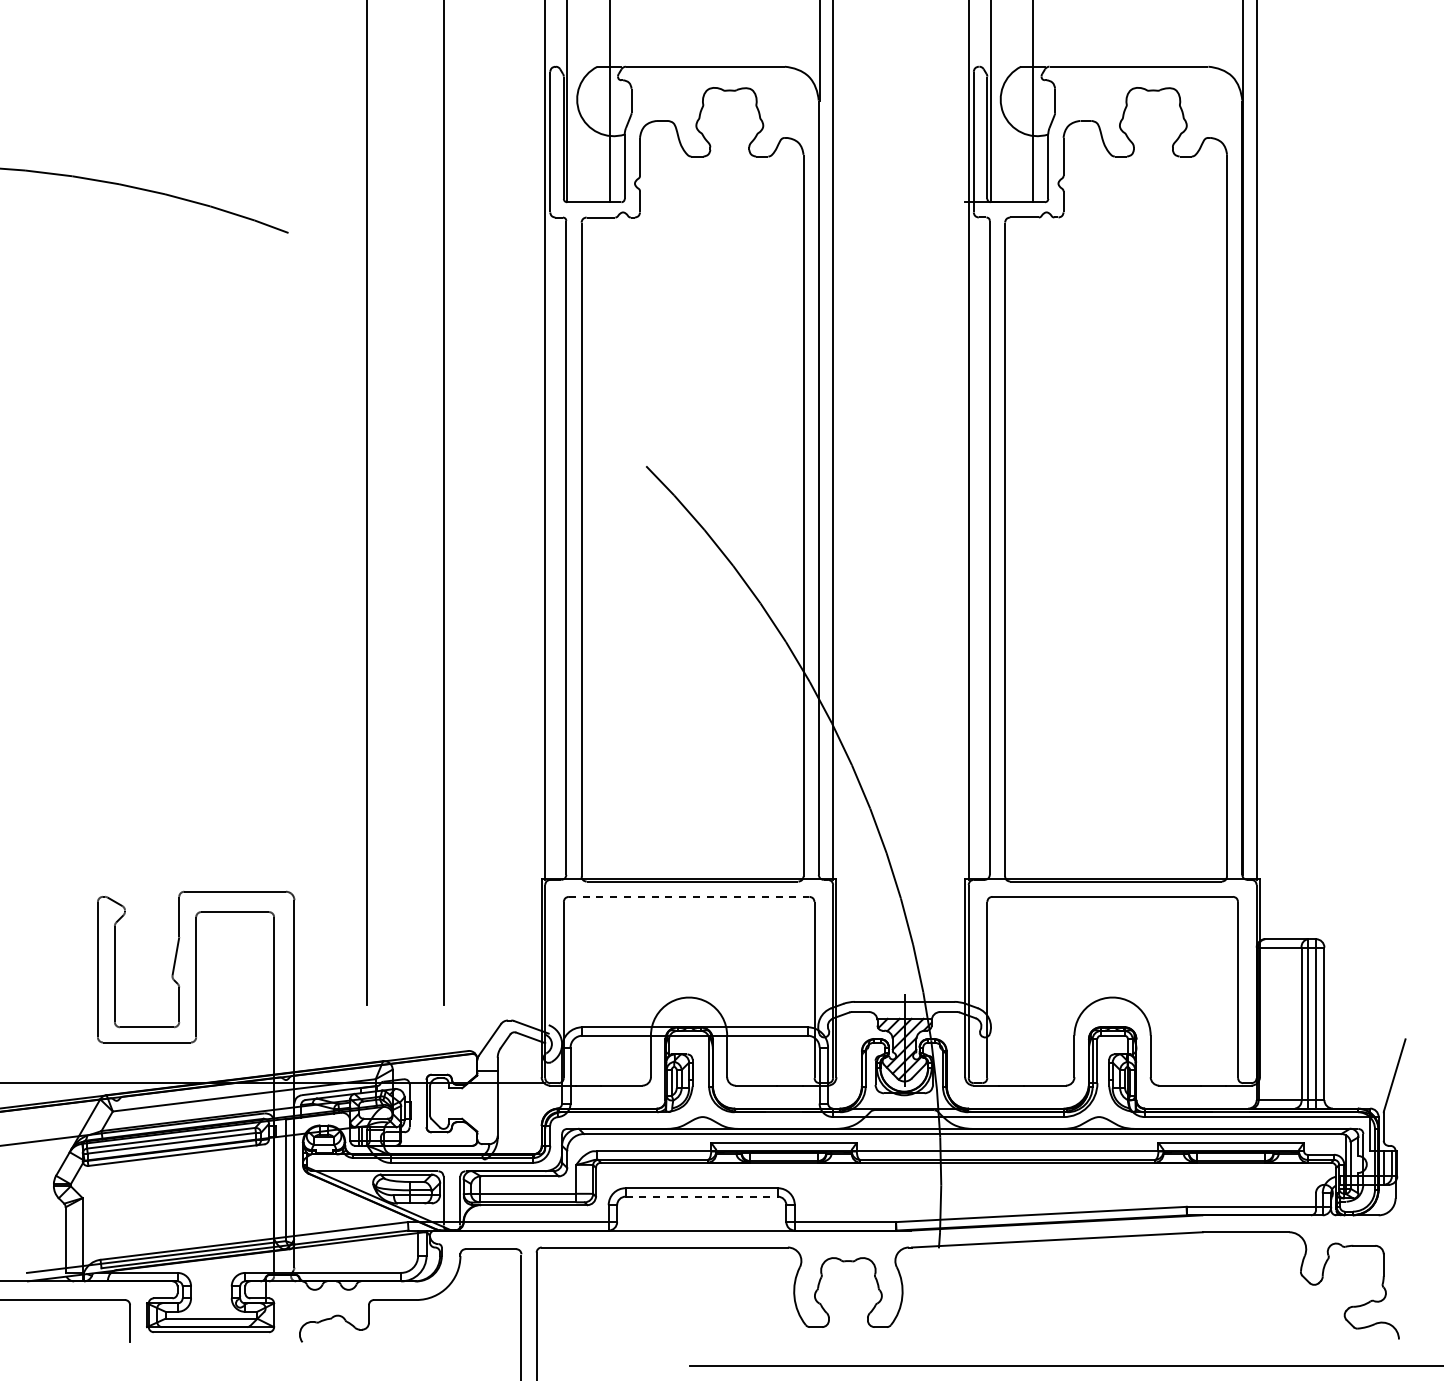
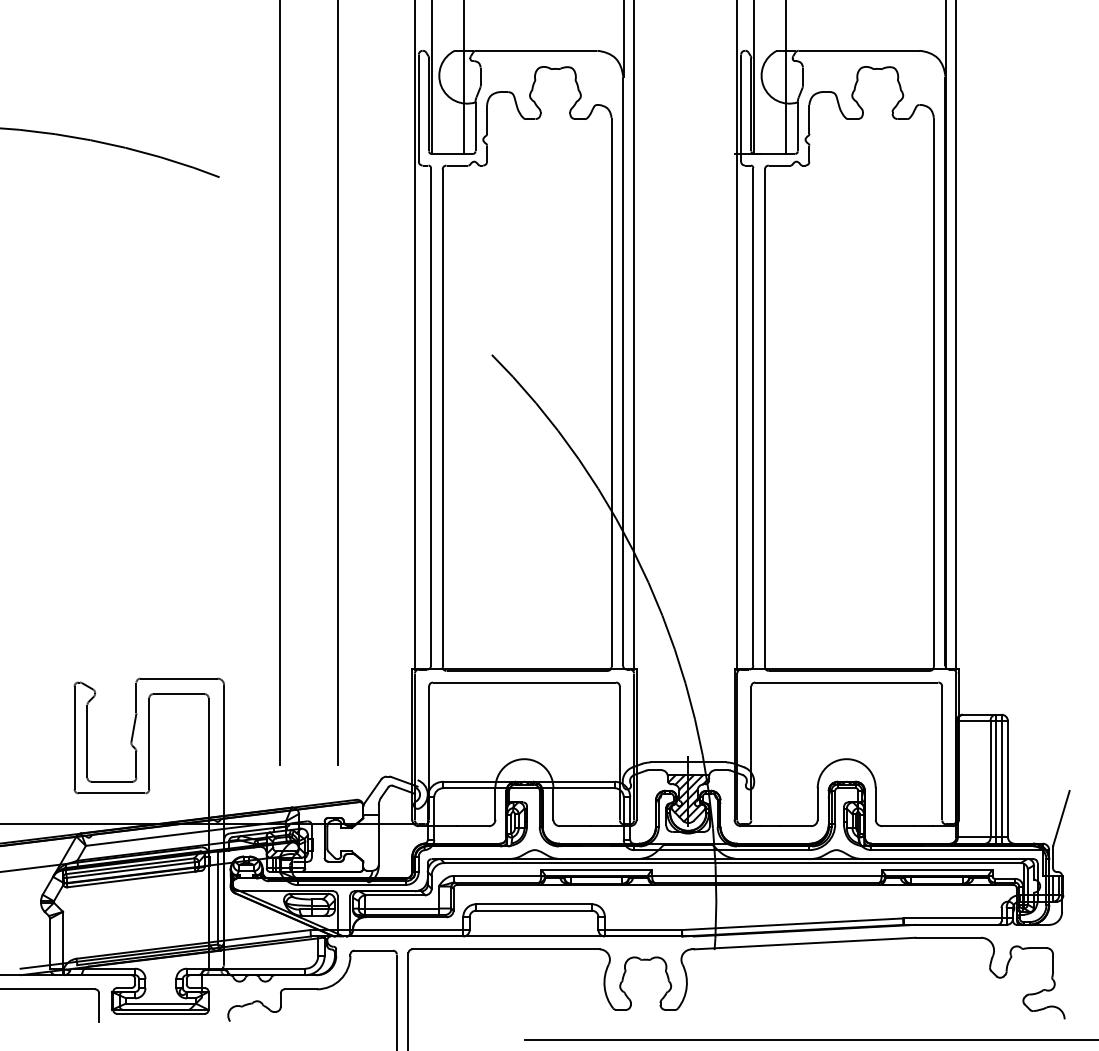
line: (689, 896) -> (524, 682), dashed -> solid
line: (702, 1196) -> (534, 910), dashed -> solid

